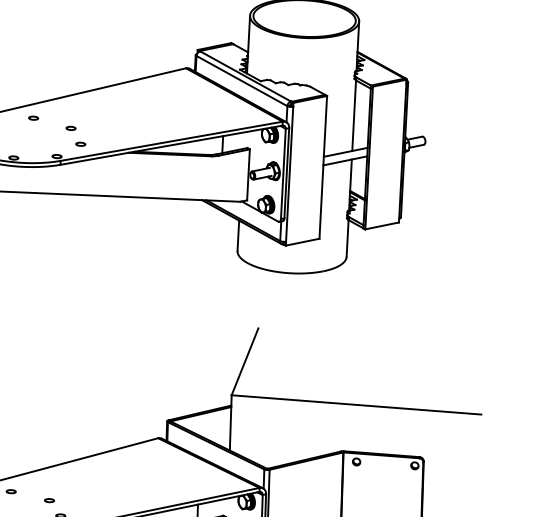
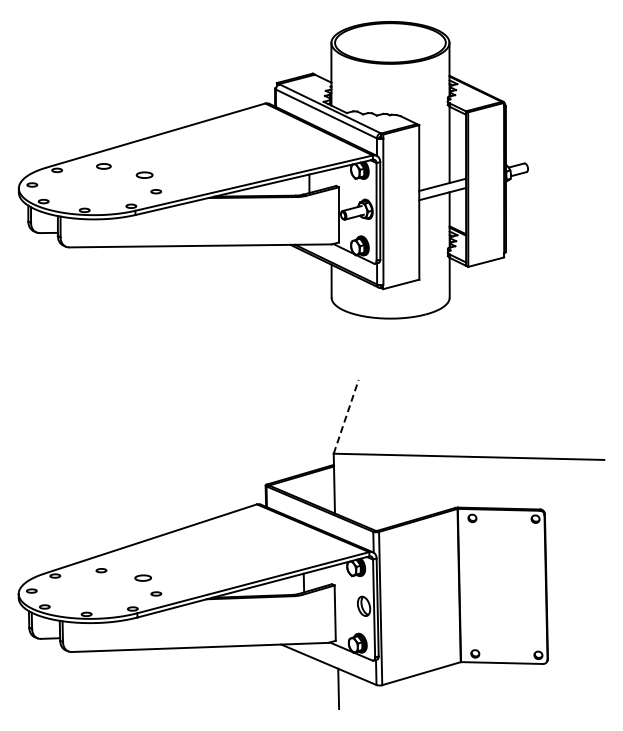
part: (33, 117) -> (103, 165), size x1.4
part: (70, 127) -> (144, 174), size x1.6
line: (245, 361) -> (346, 416), solid -> dashed
part: (49, 500) -> (143, 577), size x1.6

